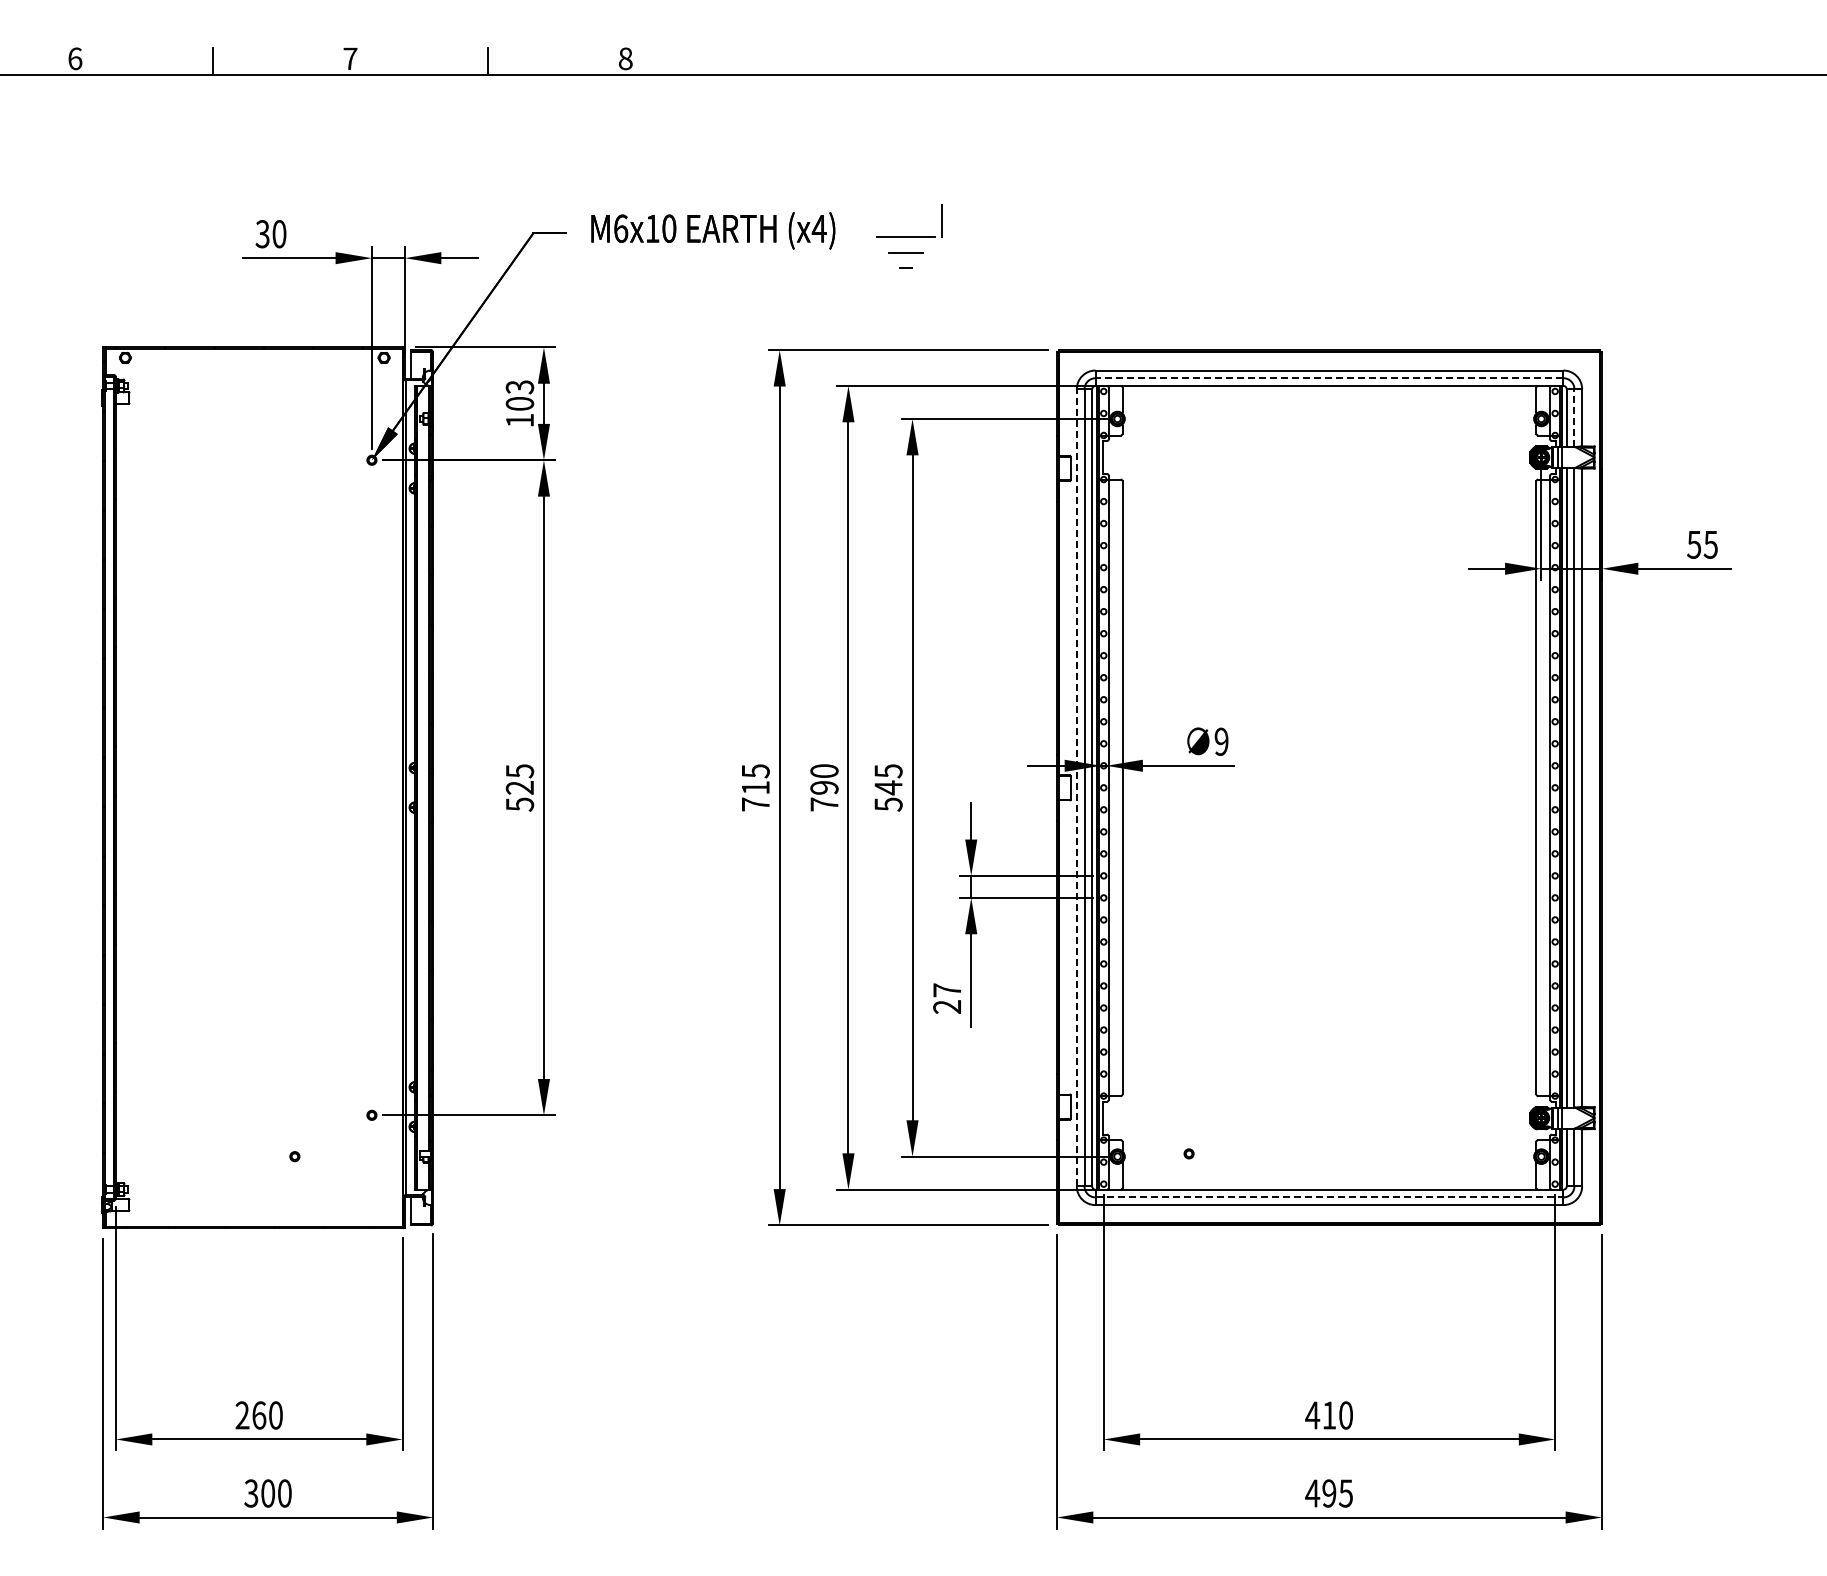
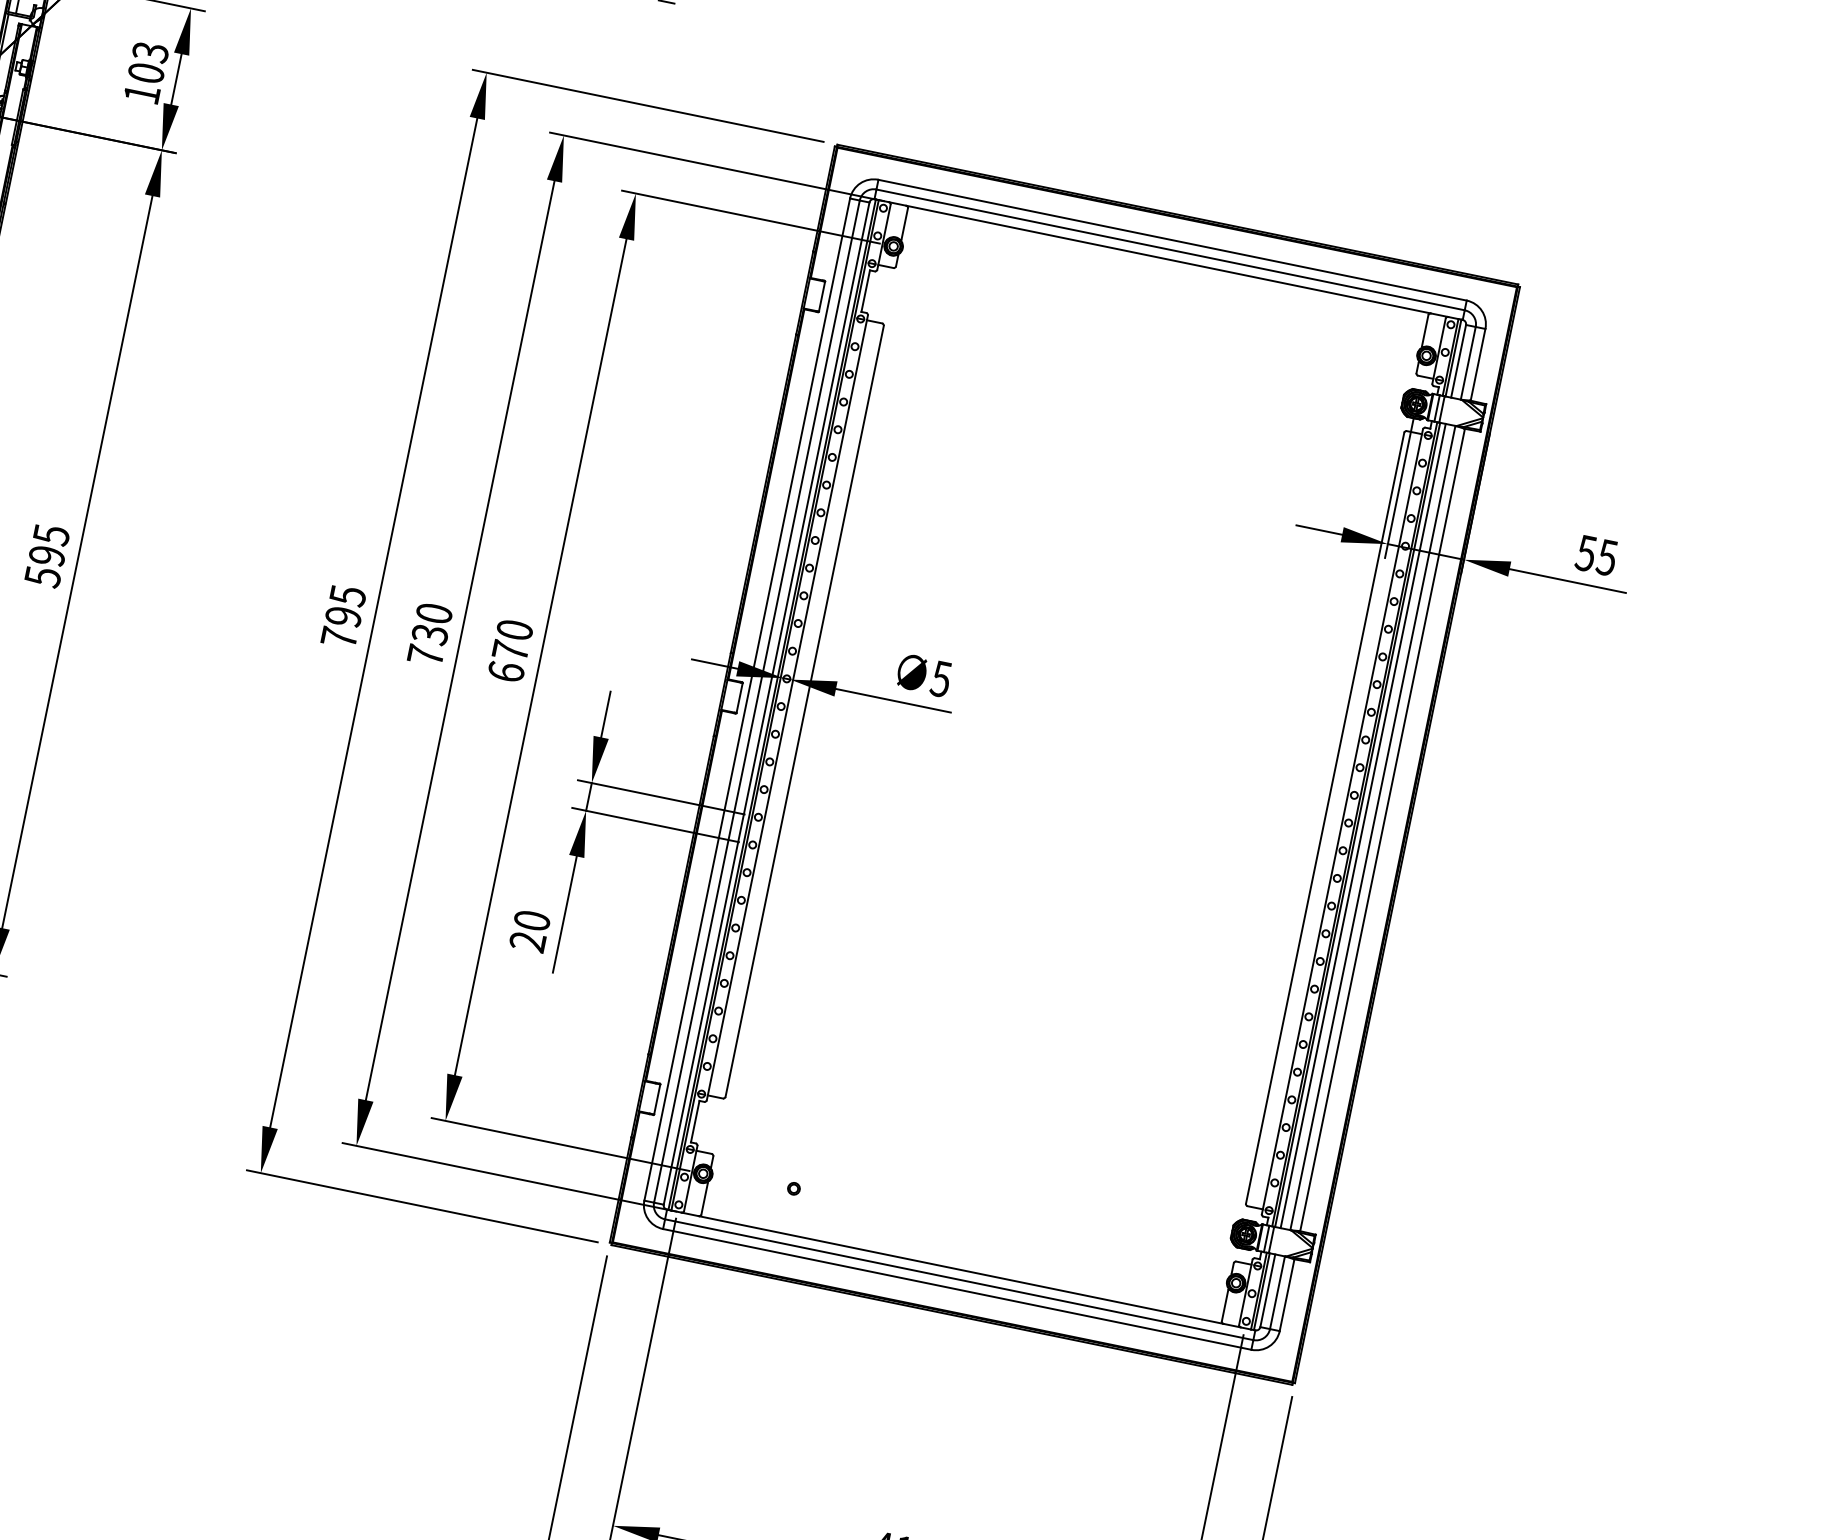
line: (1329, 378) -> (1170, 250), dashed -> solid
line: (1574, 418) -> (1468, 363), dashed -> solid
text: (1221, 741) -> (941, 678), 9 -> 5
text: (520, 787) -> (47, 555), 525 -> 595
text: (755, 787) -> (343, 616), 715 -> 795
text: (824, 787) -> (430, 634), 790 -> 730
text: (888, 787) -> (510, 650), 545 -> 670
line: (1076, 787) -> (746, 699), dashed -> solid
text: (947, 990) -> (532, 921), 27 -> 20
line: (1329, 1197) -> (959, 1279), dashed -> solid

